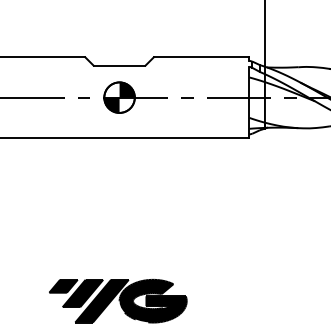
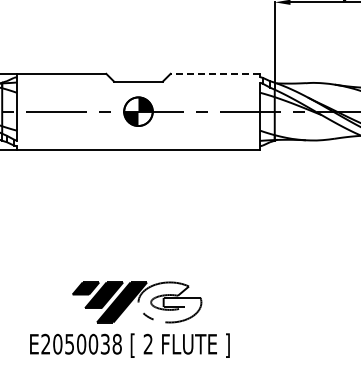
line: (201, 56) -> (215, 73), solid -> dashed
fill: (152, 301) -> (169, 302), removed

